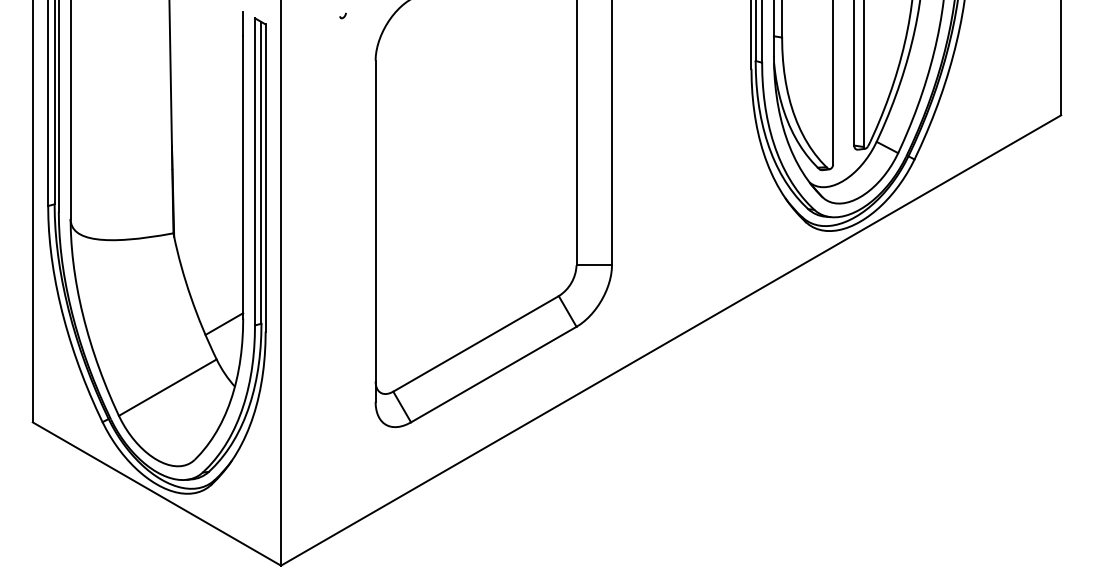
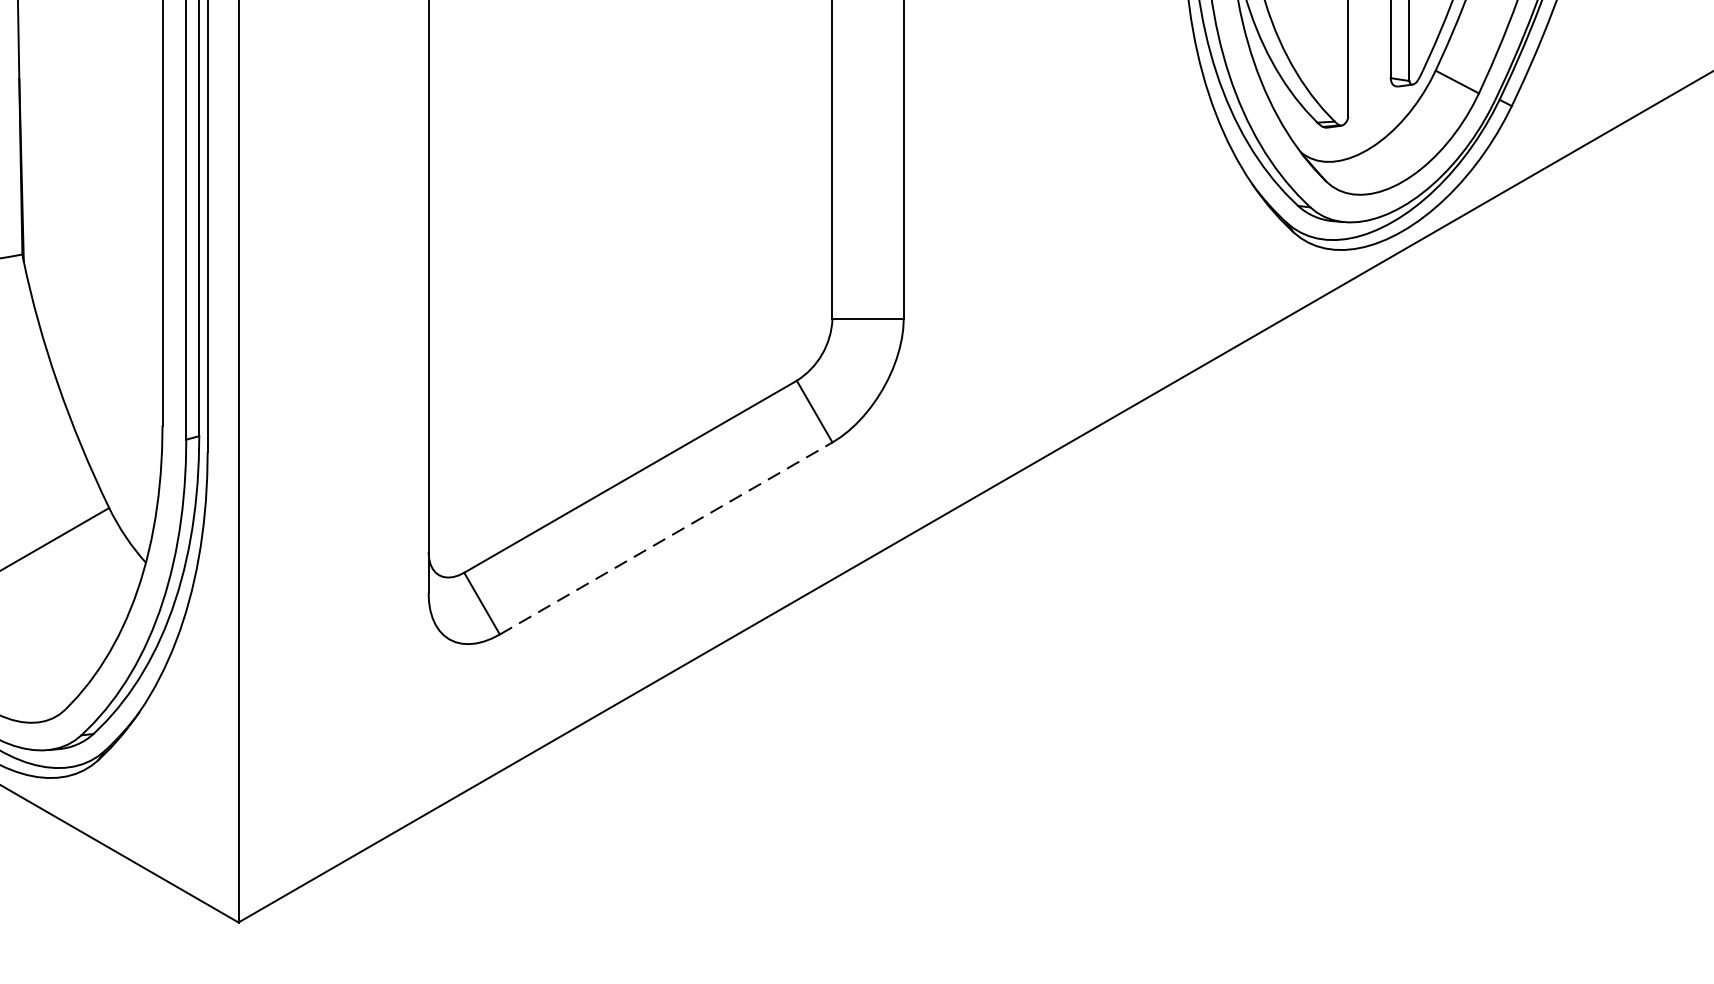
line: (224, 323) -> (124, 435), removed
line: (493, 374) -> (665, 538), solid -> dashed

